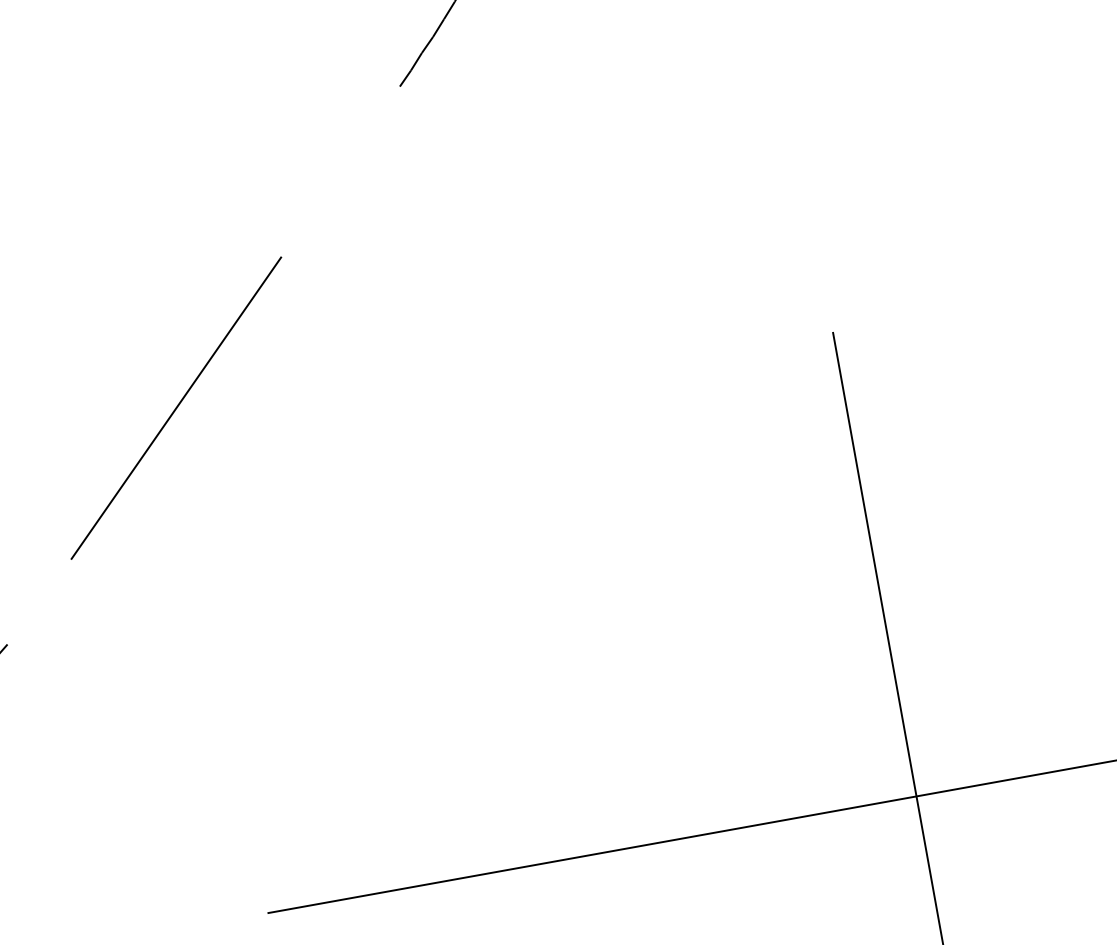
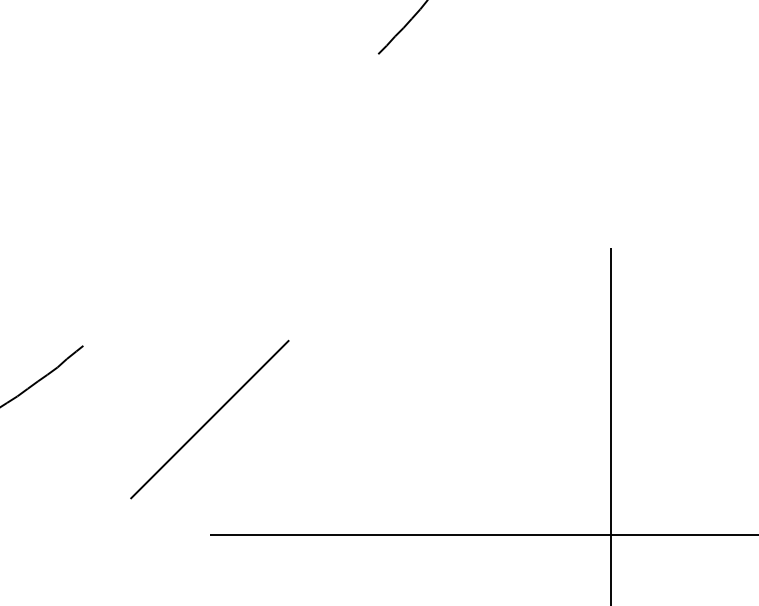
line: (175, 408) -> (209, 419), moved

